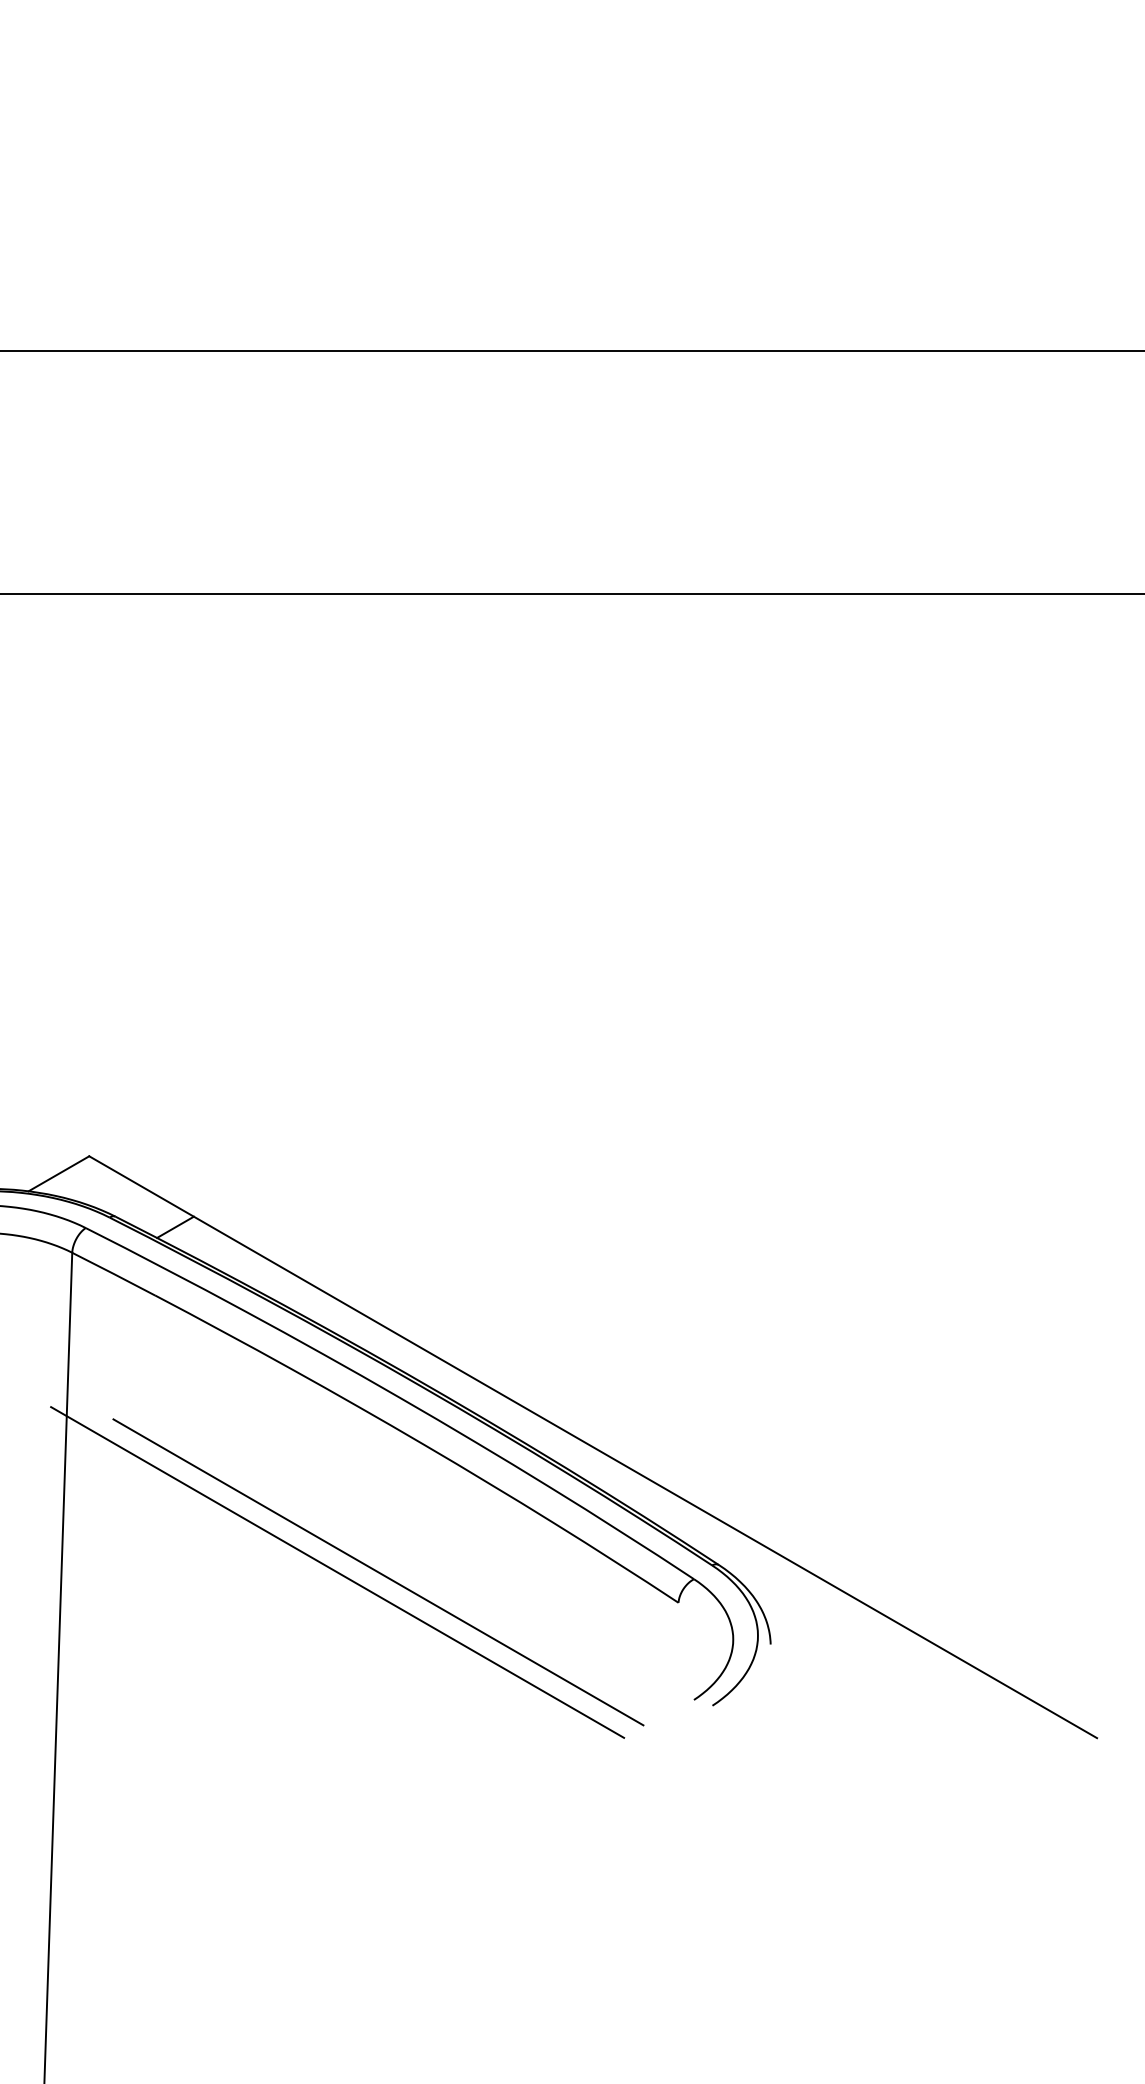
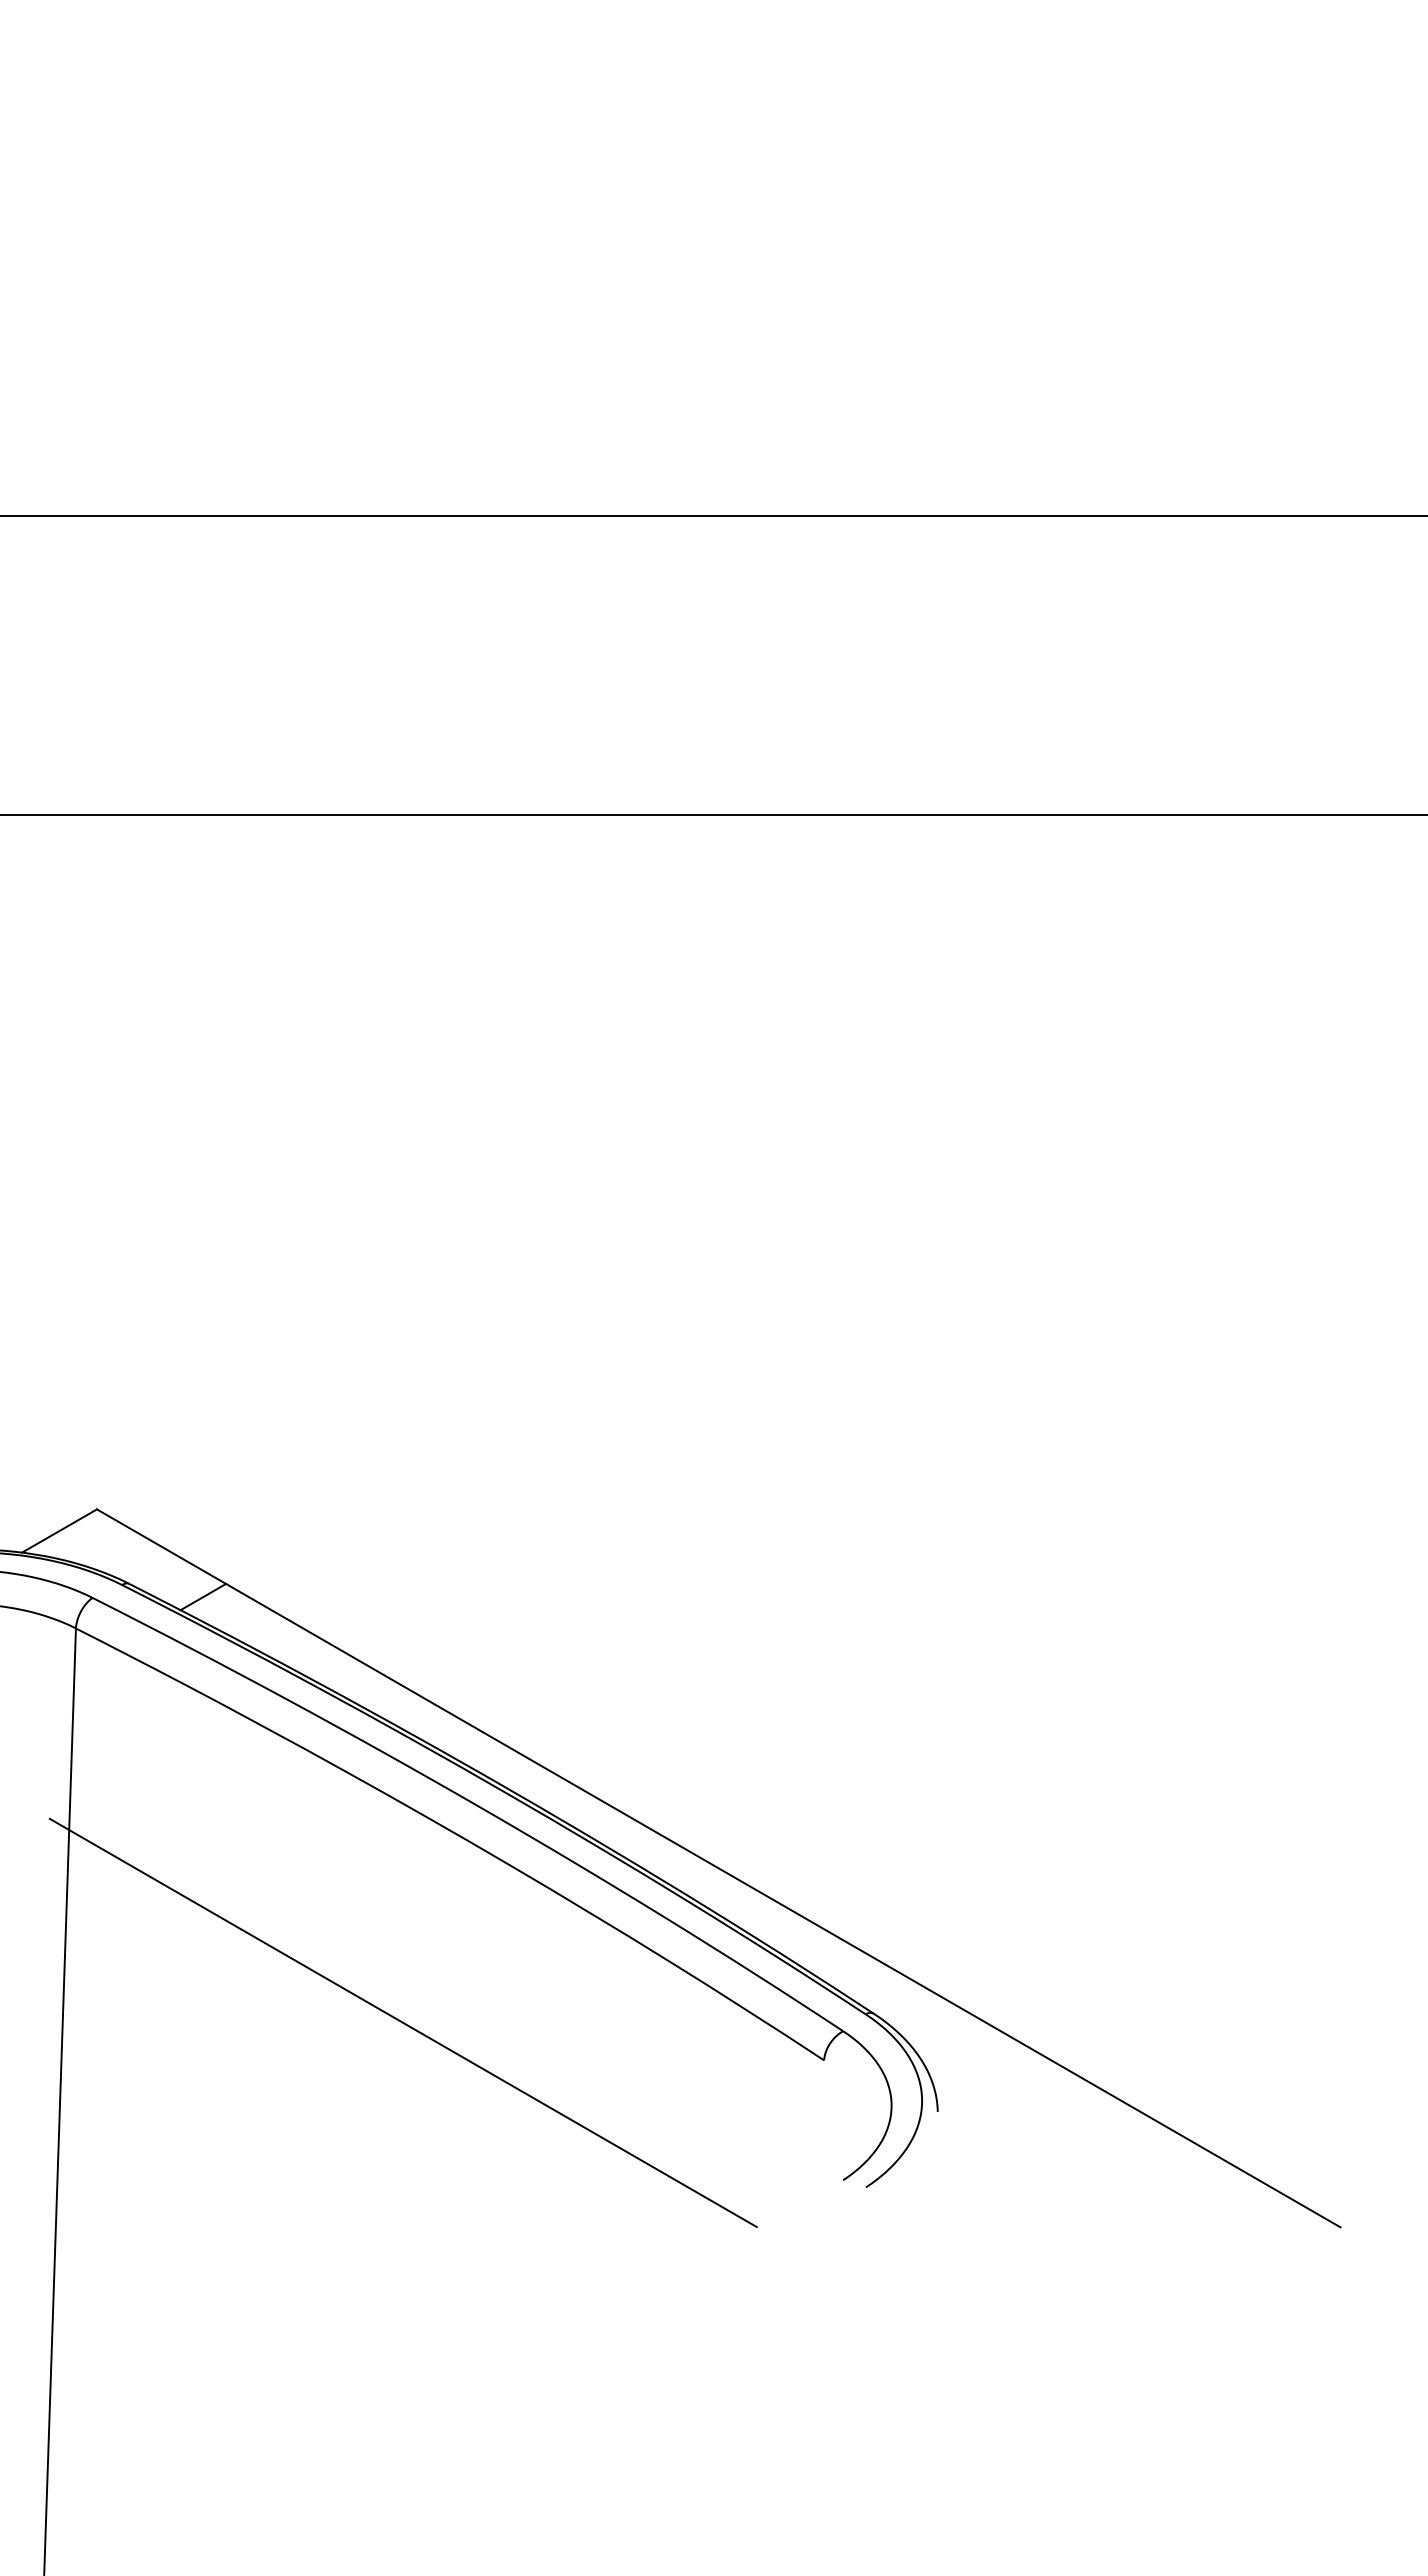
line: (378, 1572) -> (453, 2022), removed

